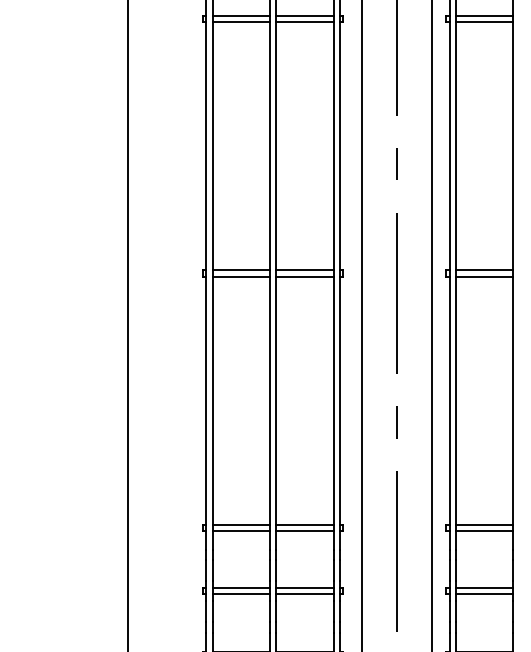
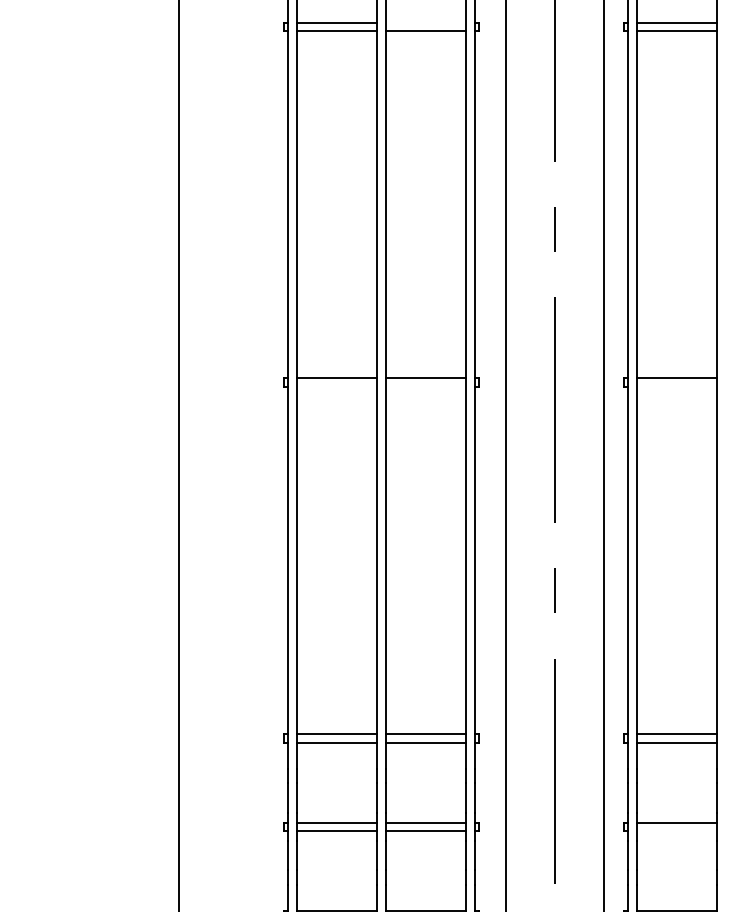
line: (305, 16) -> (426, 22), removed
line: (241, 277) -> (337, 387), removed
line: (305, 277) -> (426, 387), removed
line: (484, 277) -> (677, 387), removed
line: (484, 594) -> (677, 831), removed

